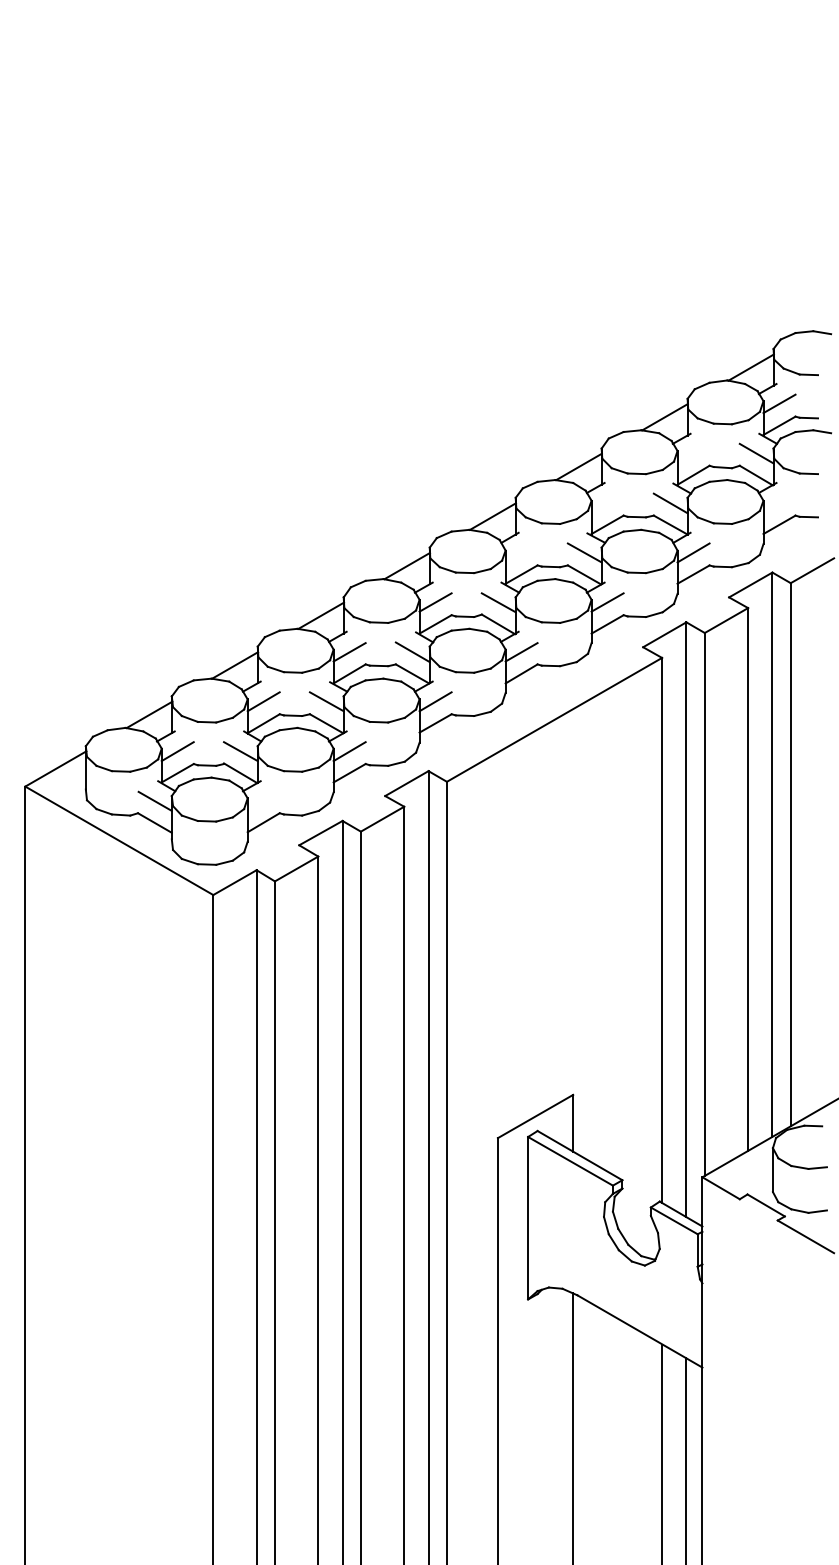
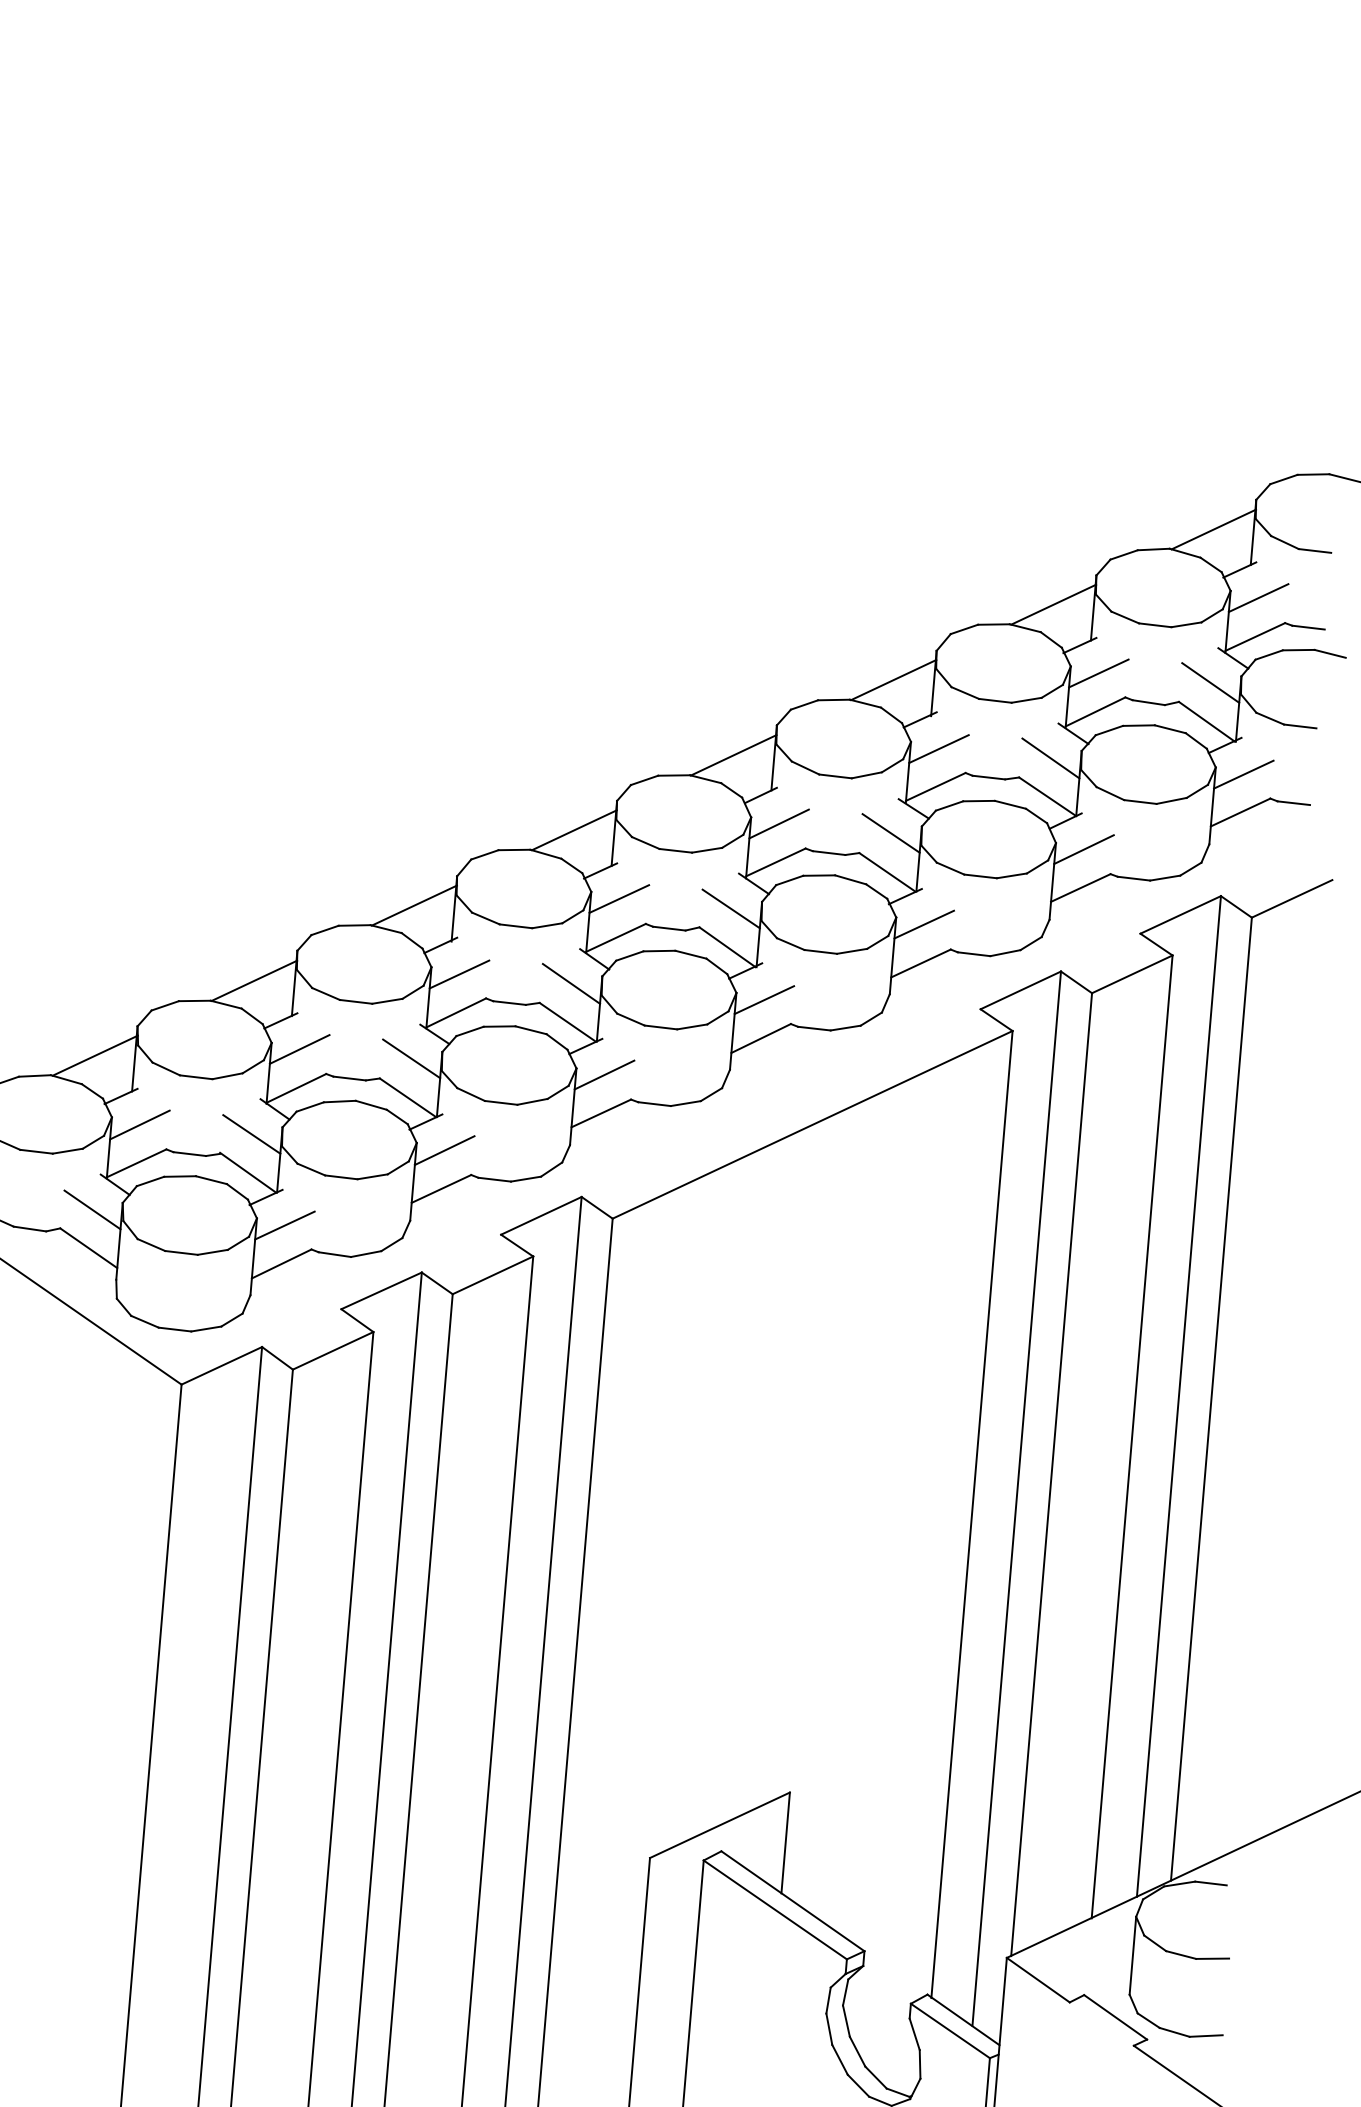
line: (693, 453) -> (1098, 673), added
line: (607, 503) -> (938, 749), added
line: (779, 503) -> (1243, 774), added
line: (521, 552) -> (779, 823), added
line: (263, 800) -> (284, 1224), added

